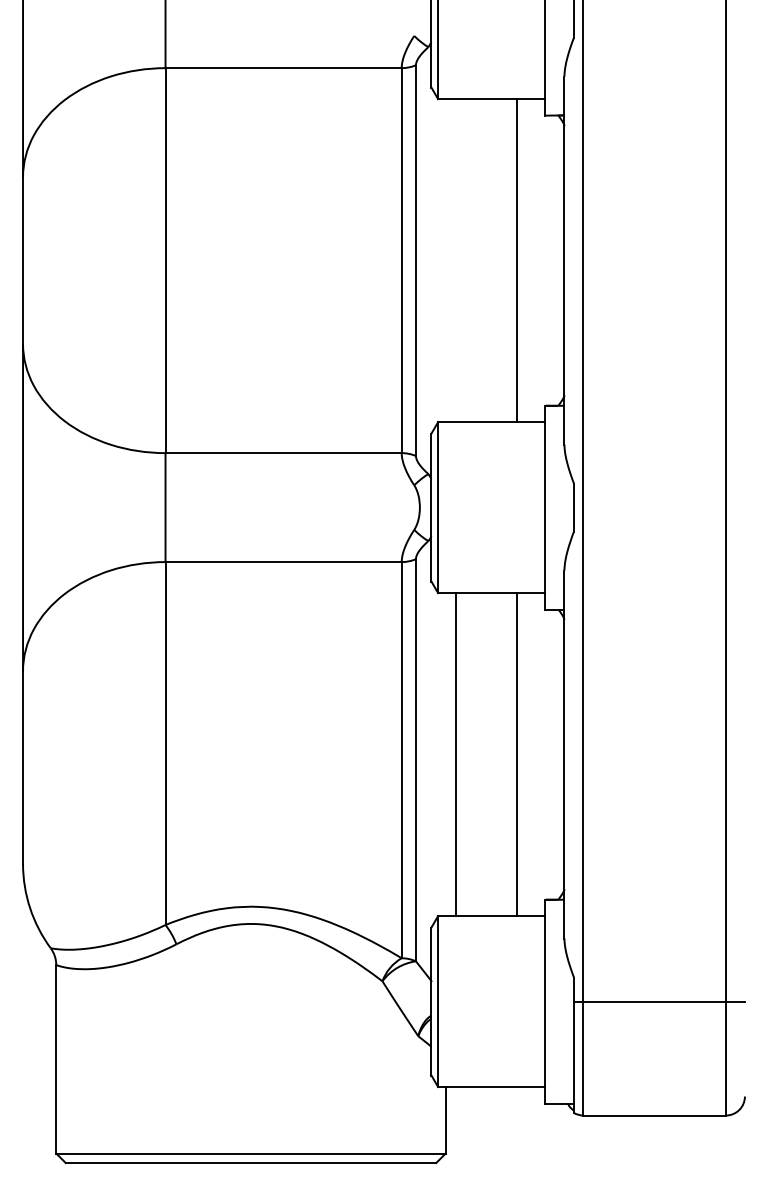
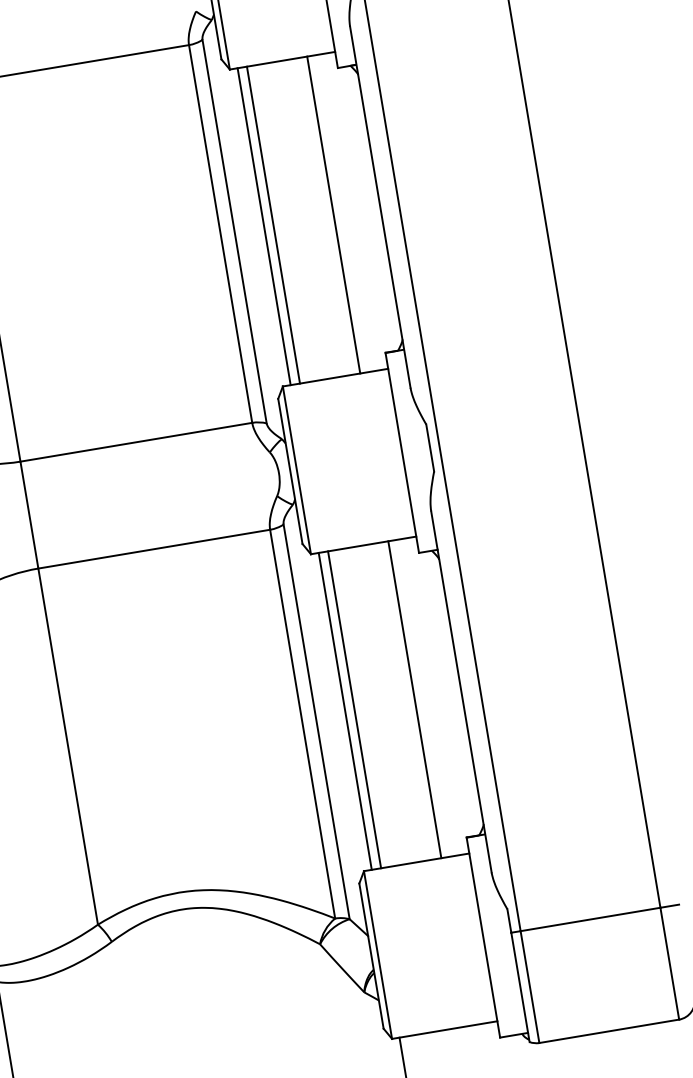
line: (446, 260) -> (264, 226), added
line: (455, 260) -> (273, 225), added
line: (446, 754) -> (345, 711), added

